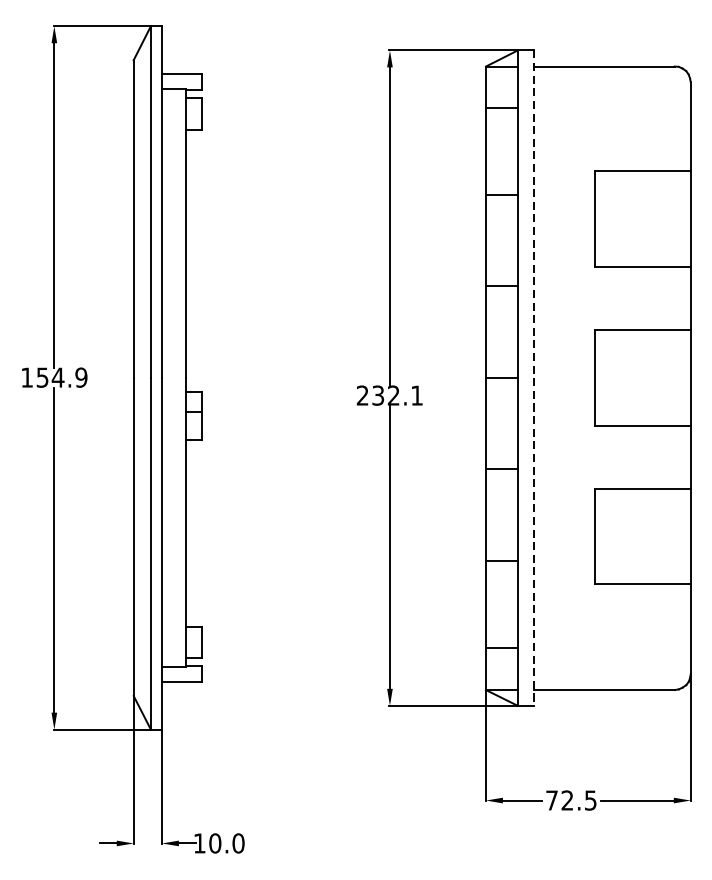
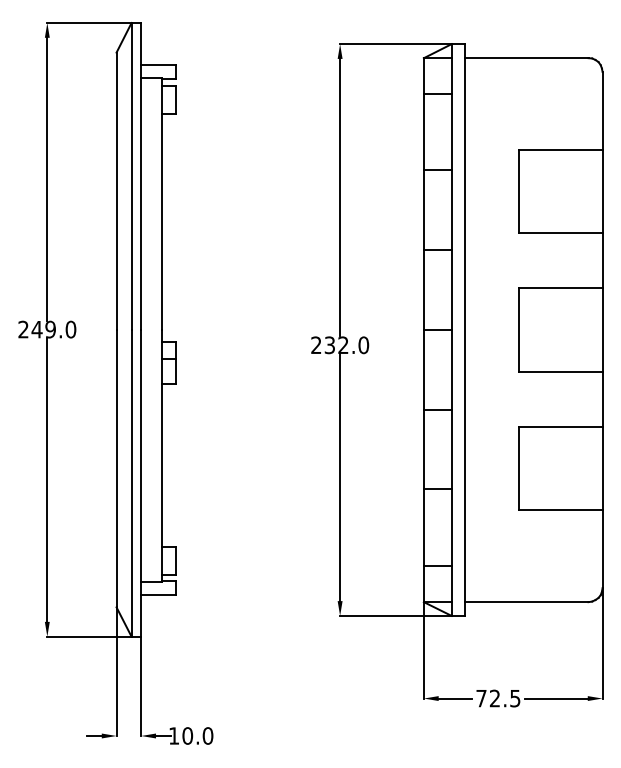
text: (54, 377) -> (47, 329), 154.9 -> 249.0
line: (533, 378) -> (465, 330), dashed -> solid
text: (416, 395) -> (363, 345), 232.1 -> 232.0

